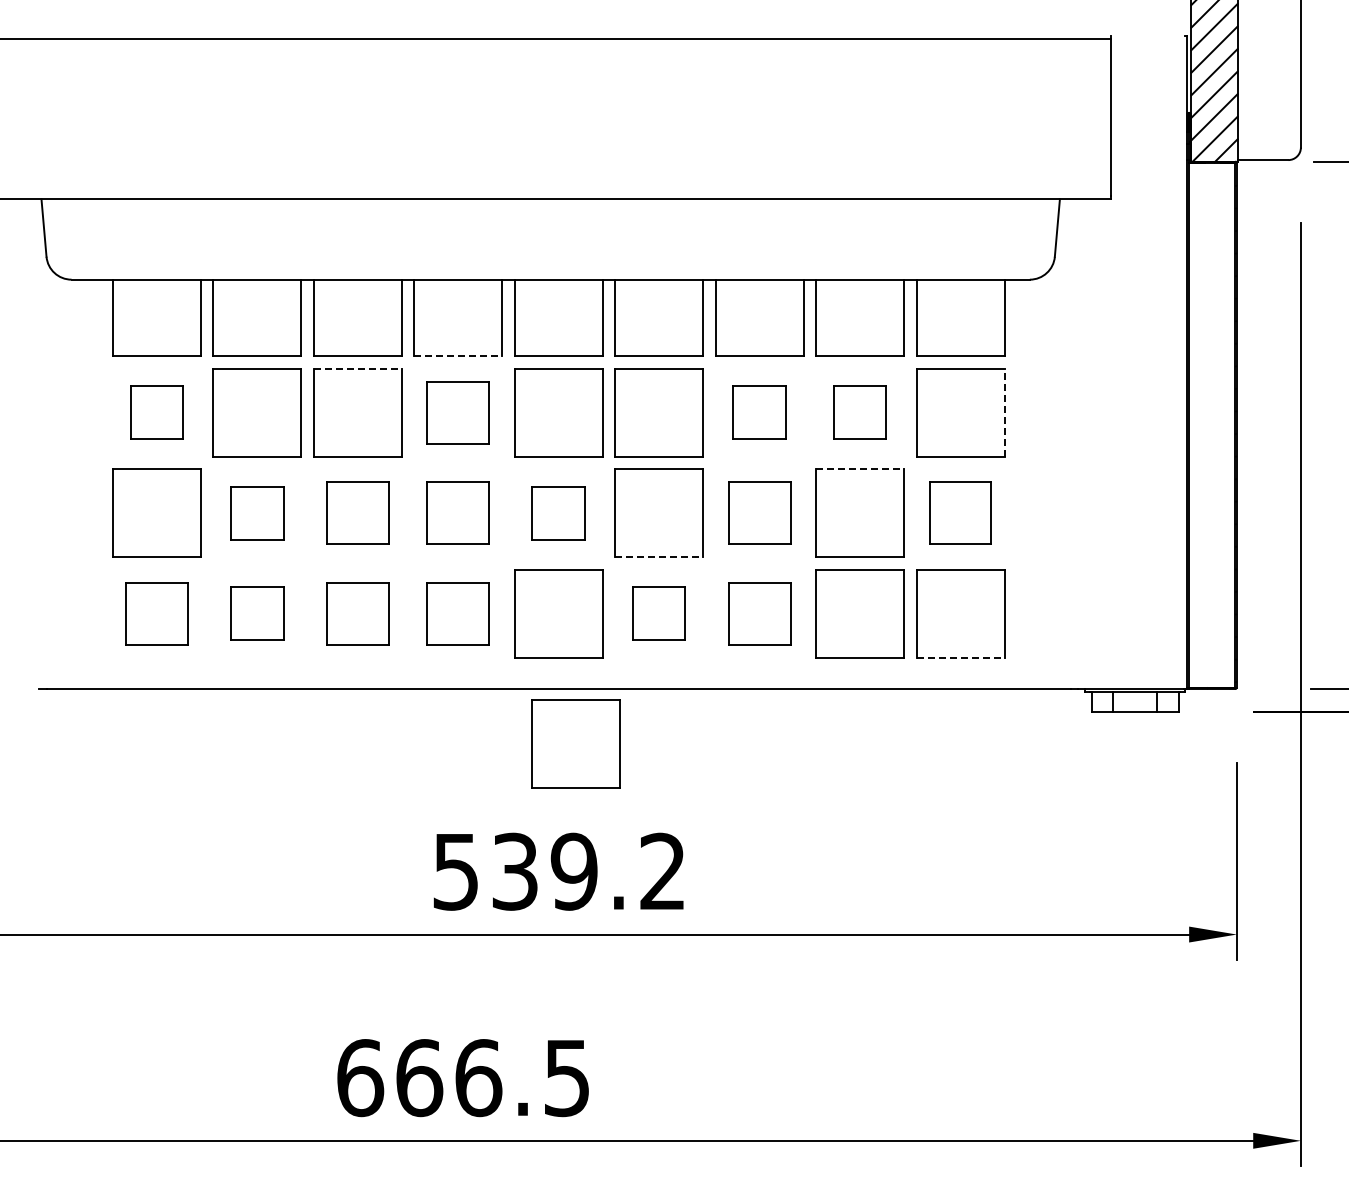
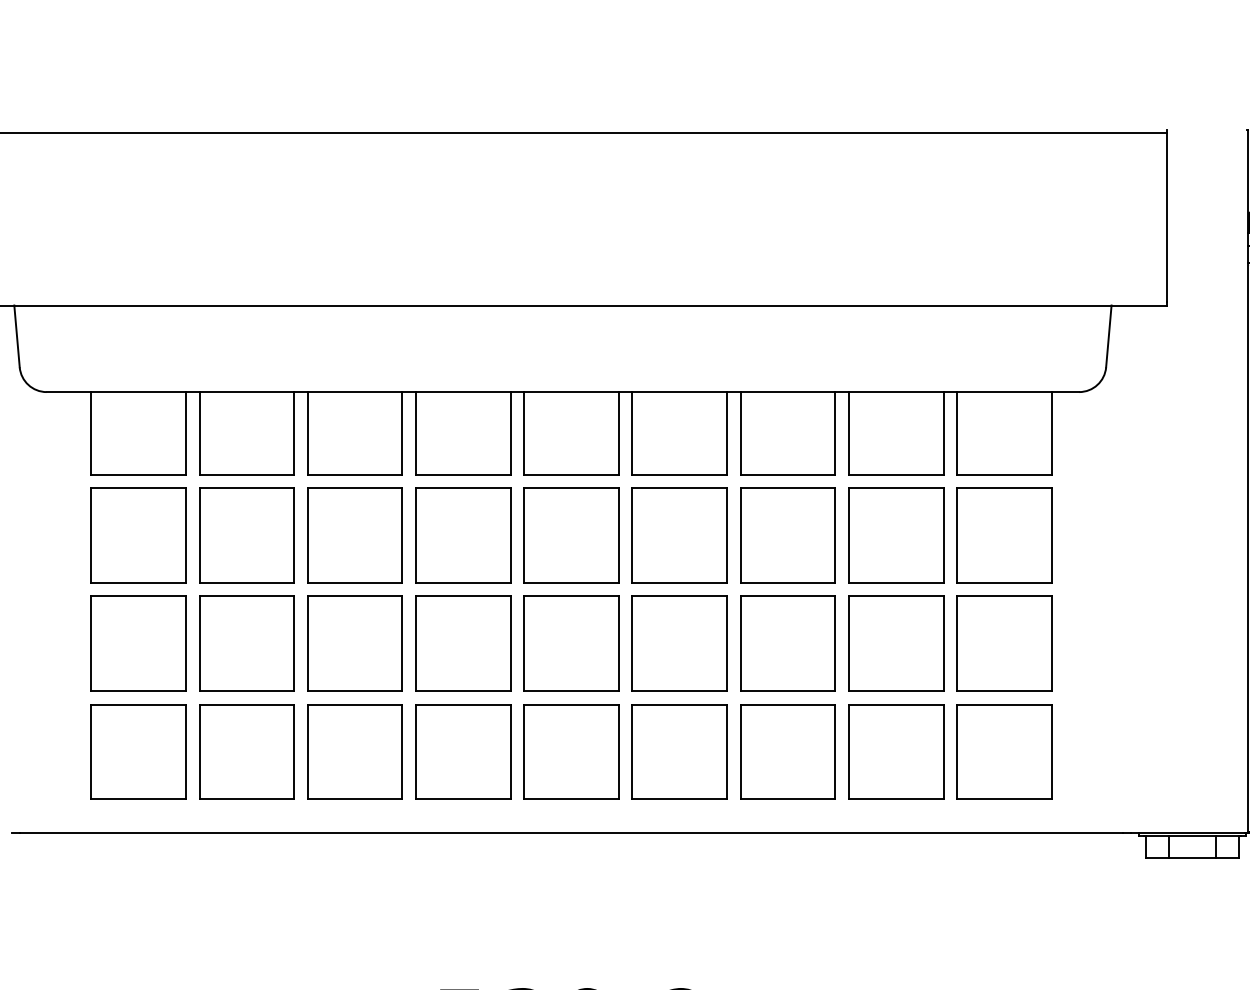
line: (458, 356) -> (463, 474), dashed -> solid
line: (357, 368) -> (354, 487), dashed -> solid
part: (156, 412) -> (138, 535), size x1.67
part: (457, 412) -> (462, 535), size x1.43
part: (759, 412) -> (787, 535), size x1.67
part: (859, 412) -> (895, 535), size x1.67
line: (1004, 412) -> (1051, 535), dashed -> solid
line: (860, 469) -> (896, 596), dashed -> solid
part: (256, 512) -> (245, 642), size x1.67
part: (357, 512) -> (354, 642), size x1.43
part: (457, 512) -> (462, 642), size x1.43
part: (558, 512) -> (571, 642), size x1.67
part: (759, 512) -> (787, 642), size x1.43
part: (960, 512) -> (1004, 642), size x1.43
line: (659, 557) -> (680, 691), dashed -> solid
part: (156, 613) -> (138, 751), size x1.43
part: (256, 613) -> (245, 751), size x1.67
part: (357, 613) -> (354, 751), size x1.43
part: (457, 613) -> (462, 751), size x1.43
part: (658, 613) -> (679, 751), size x1.67
part: (759, 613) -> (787, 751), size x1.43
line: (960, 657) -> (1004, 799), dashed -> solid
part: (575, 743) -> (589, 891), removed

